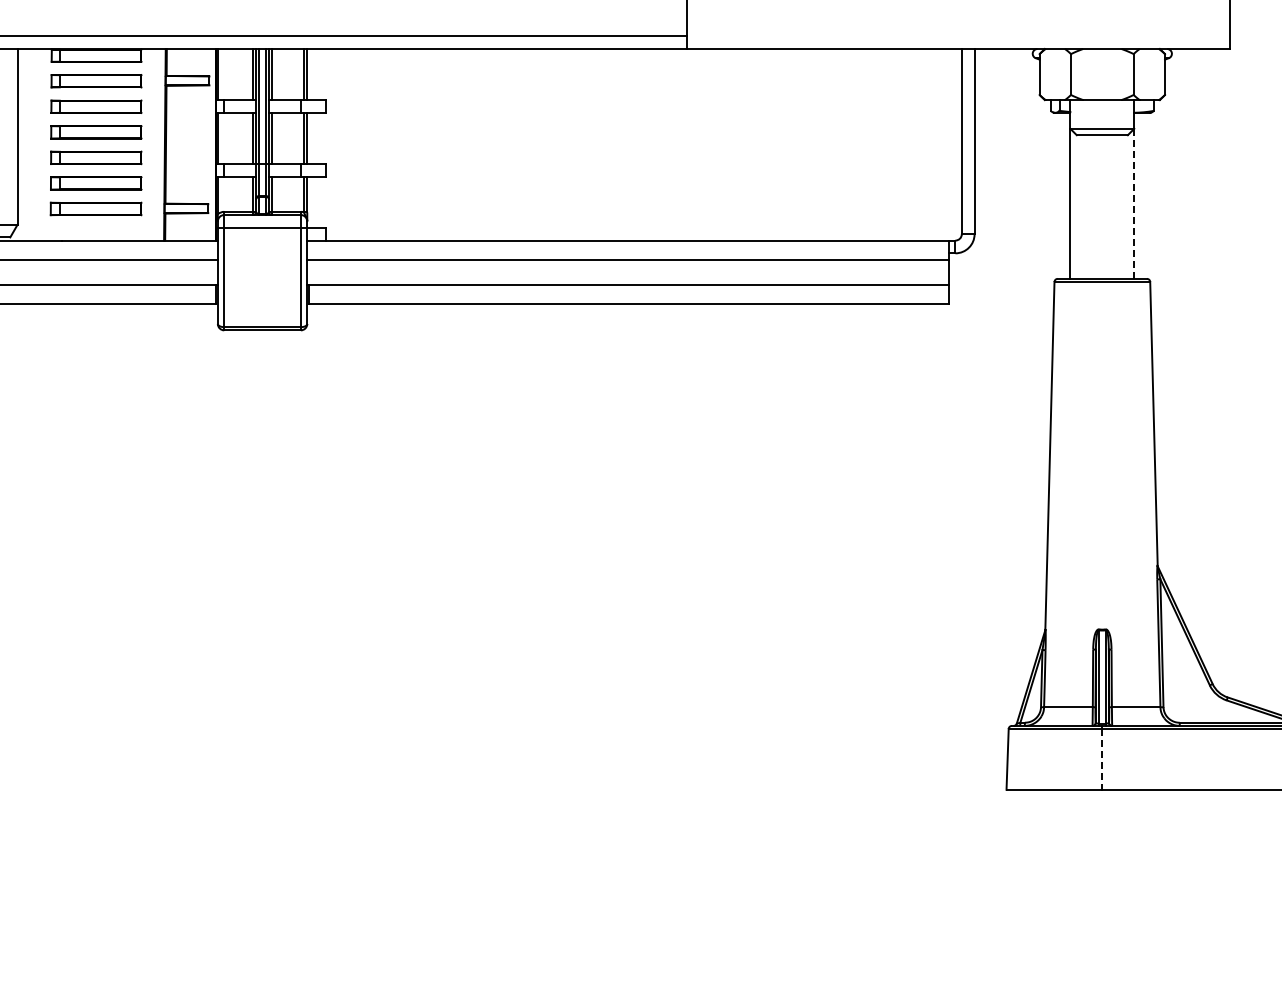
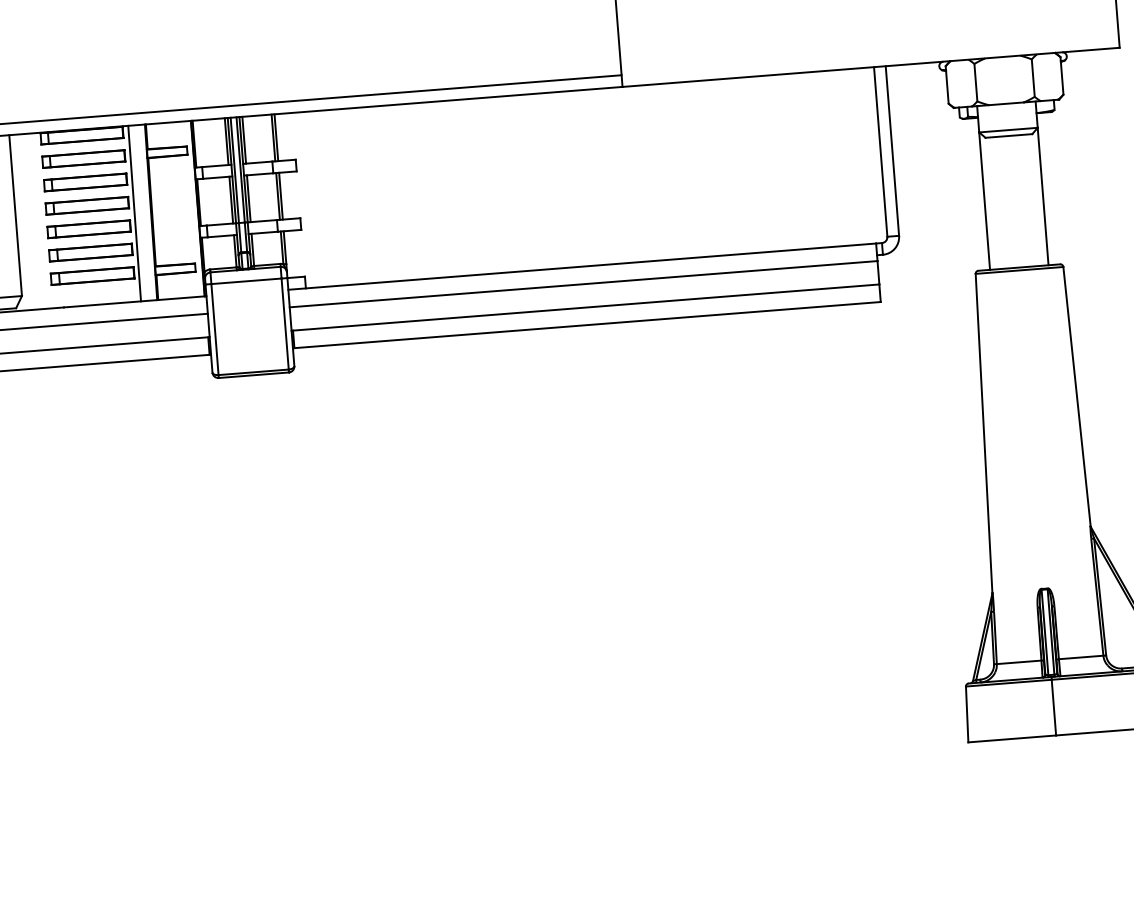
line: (146, 144) -> (134, 213), added
line: (1134, 203) -> (1043, 196), dashed -> solid
line: (1102, 759) -> (1054, 707), dashed -> solid

